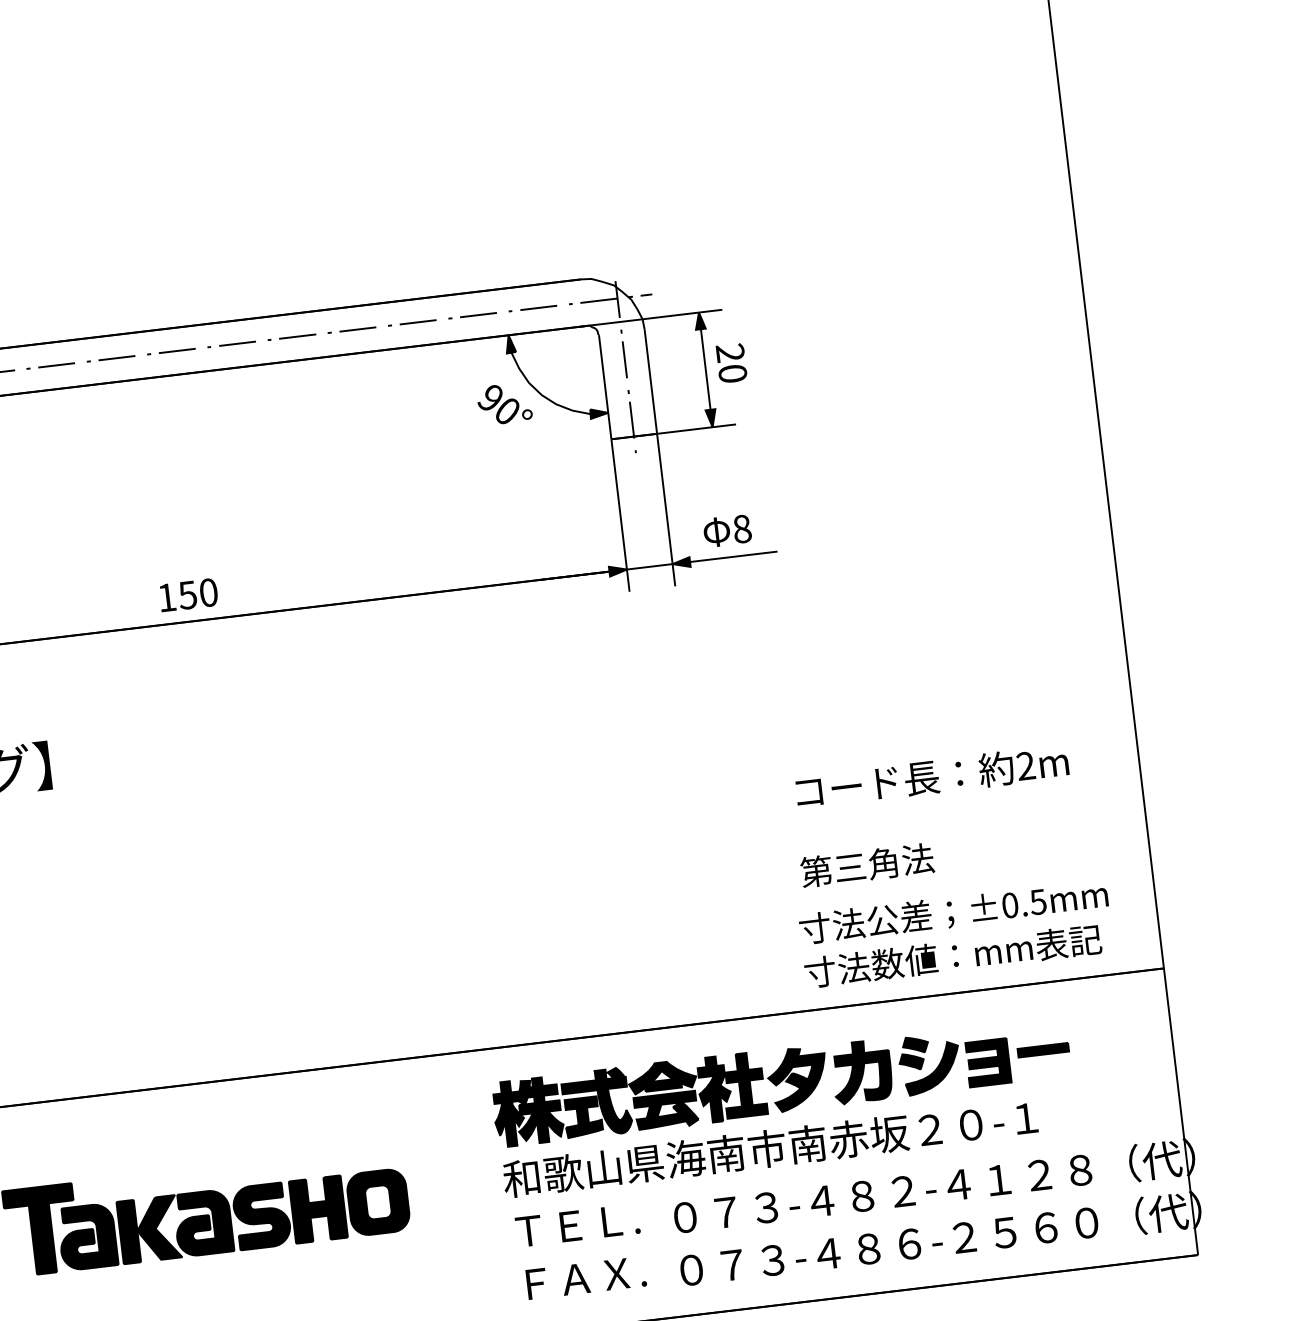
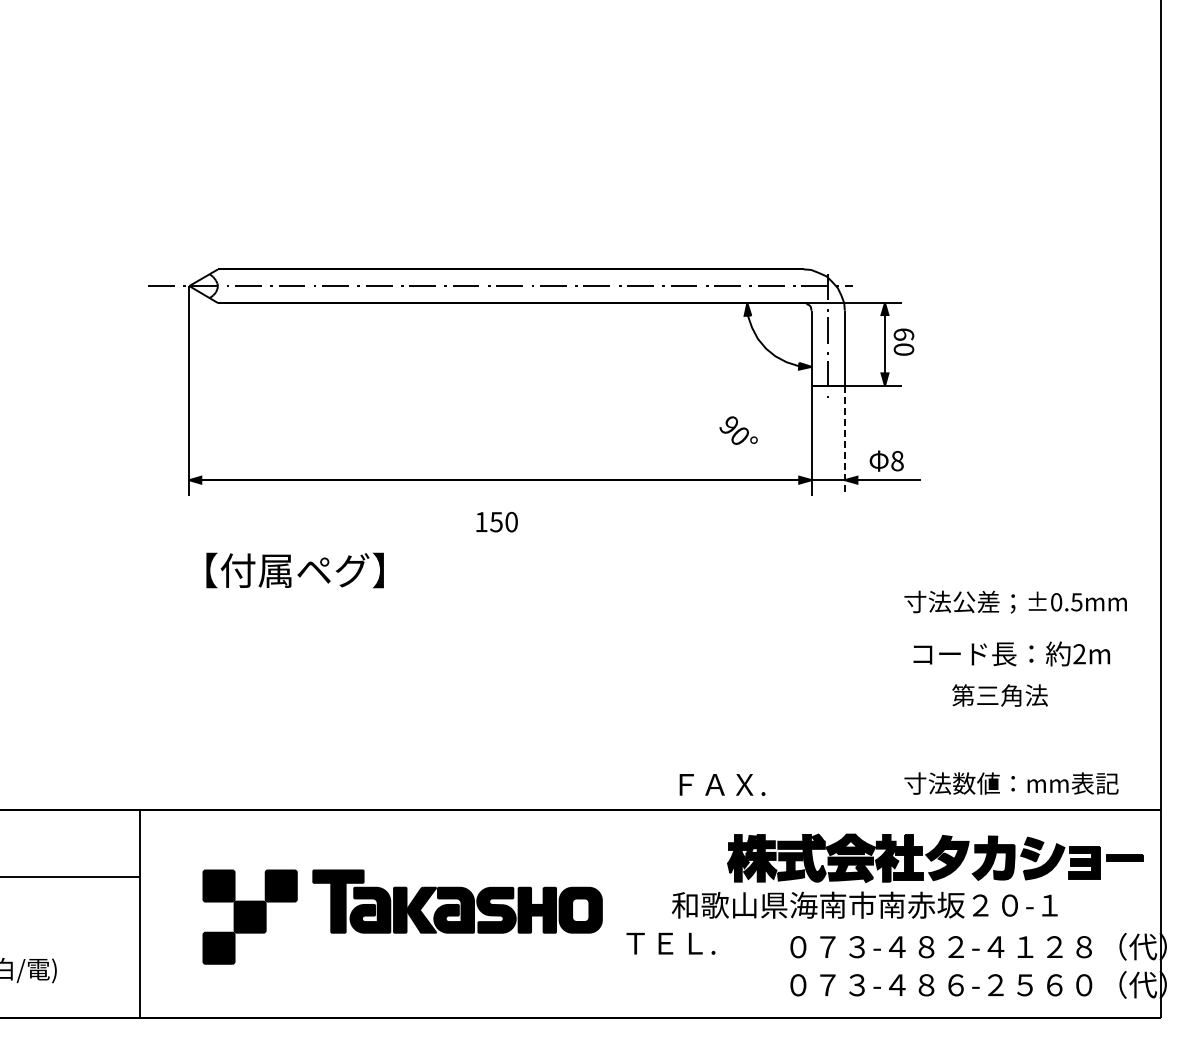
text: (729, 353) -> (903, 334), 20 -> 60
text: (504, 403) -> (738, 430), moved
line: (665, 510) -> (844, 441), solid -> dashed
text: (187, 594) -> (496, 521), moved
text: (866, 865) -> (999, 695), moved
text: (953, 911) -> (1015, 601), moved
part: (781, 1081) -> (935, 858), moved
text: (577, 1225) -> (670, 943), moved
text: (586, 1277) -> (722, 784), moved

